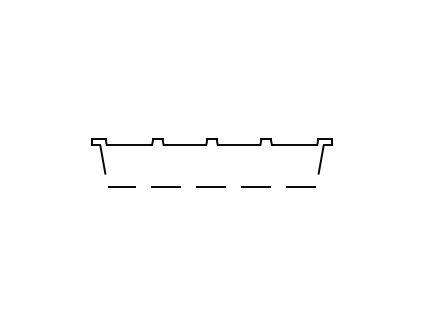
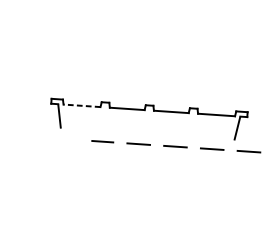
line: (129, 144) -> (82, 105), solid -> dashed
line: (211, 186) -> (175, 146), moved

